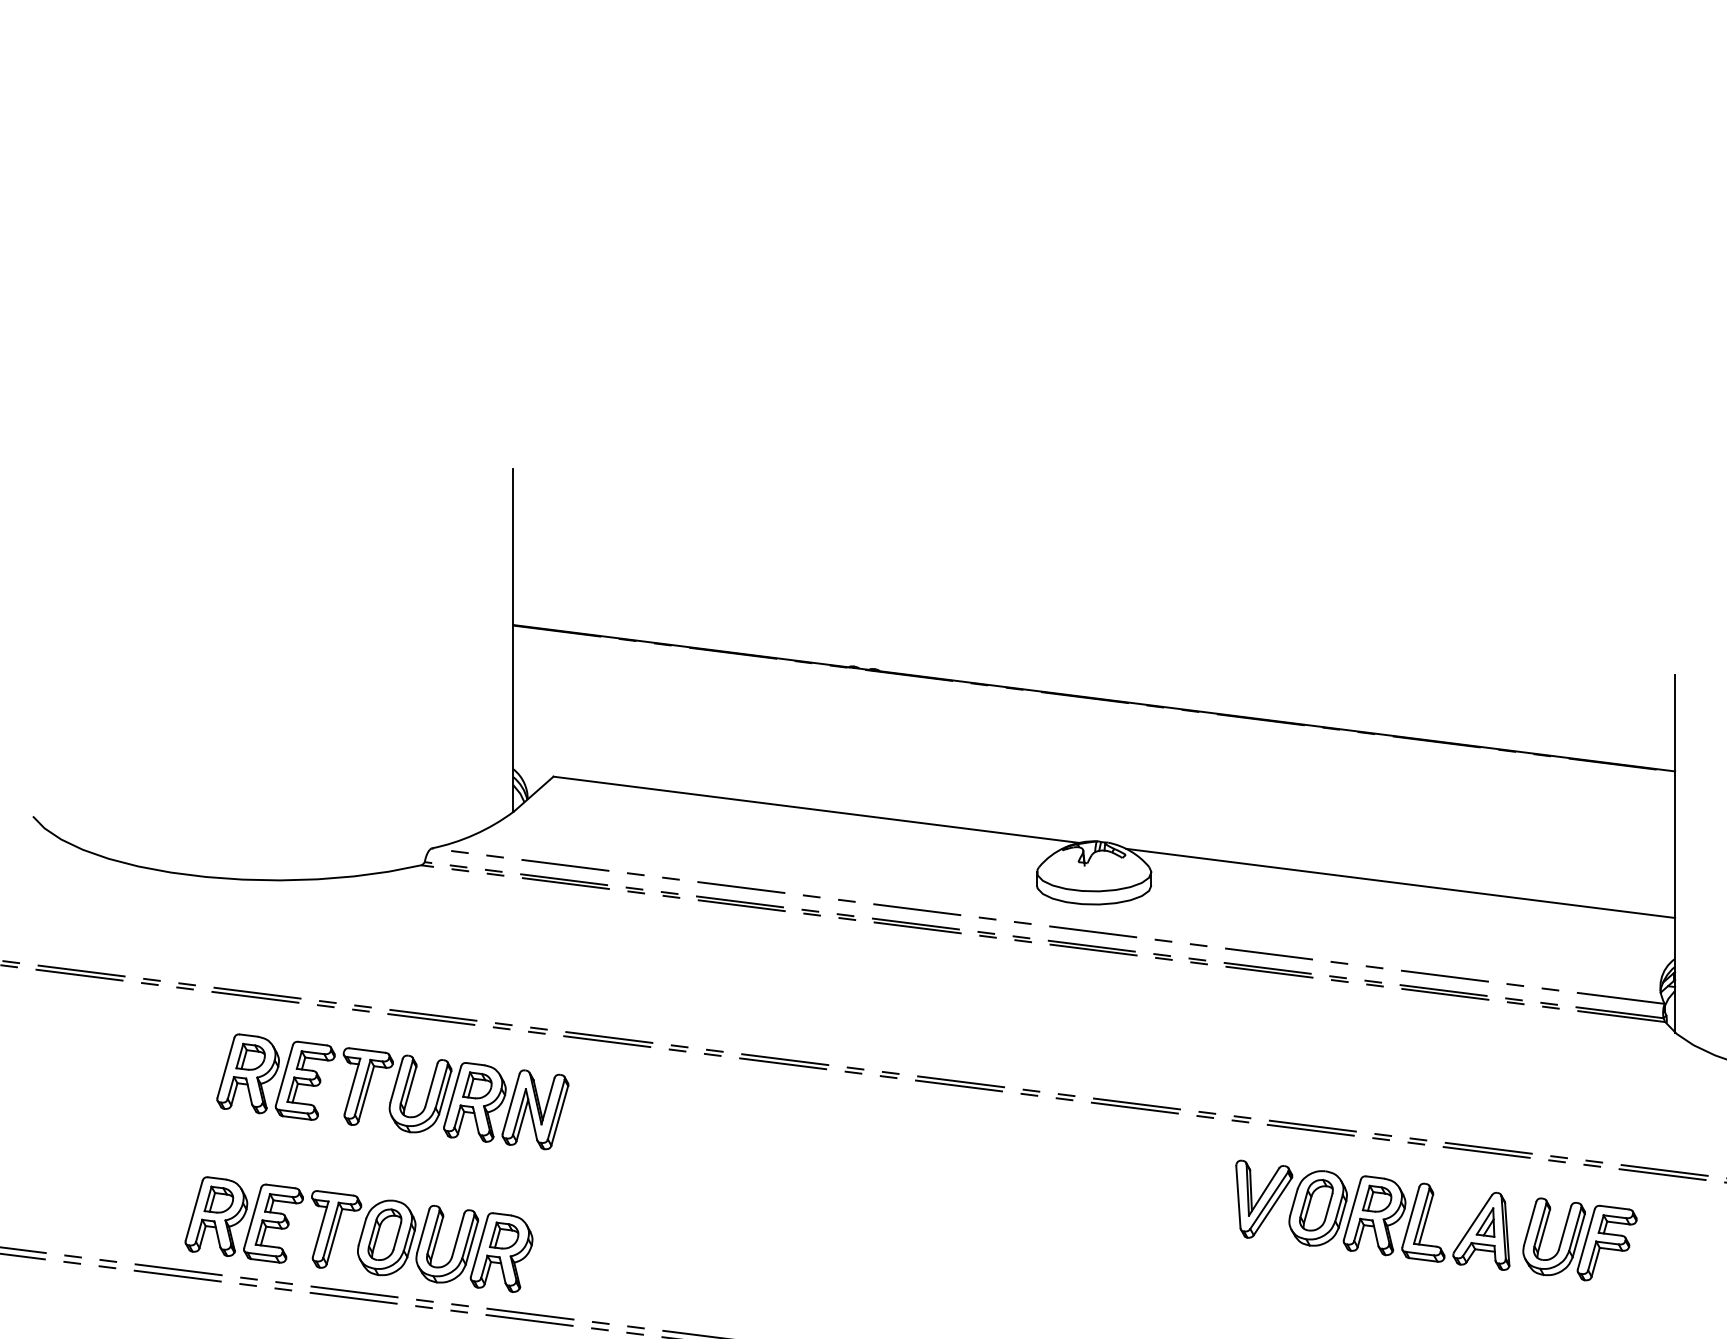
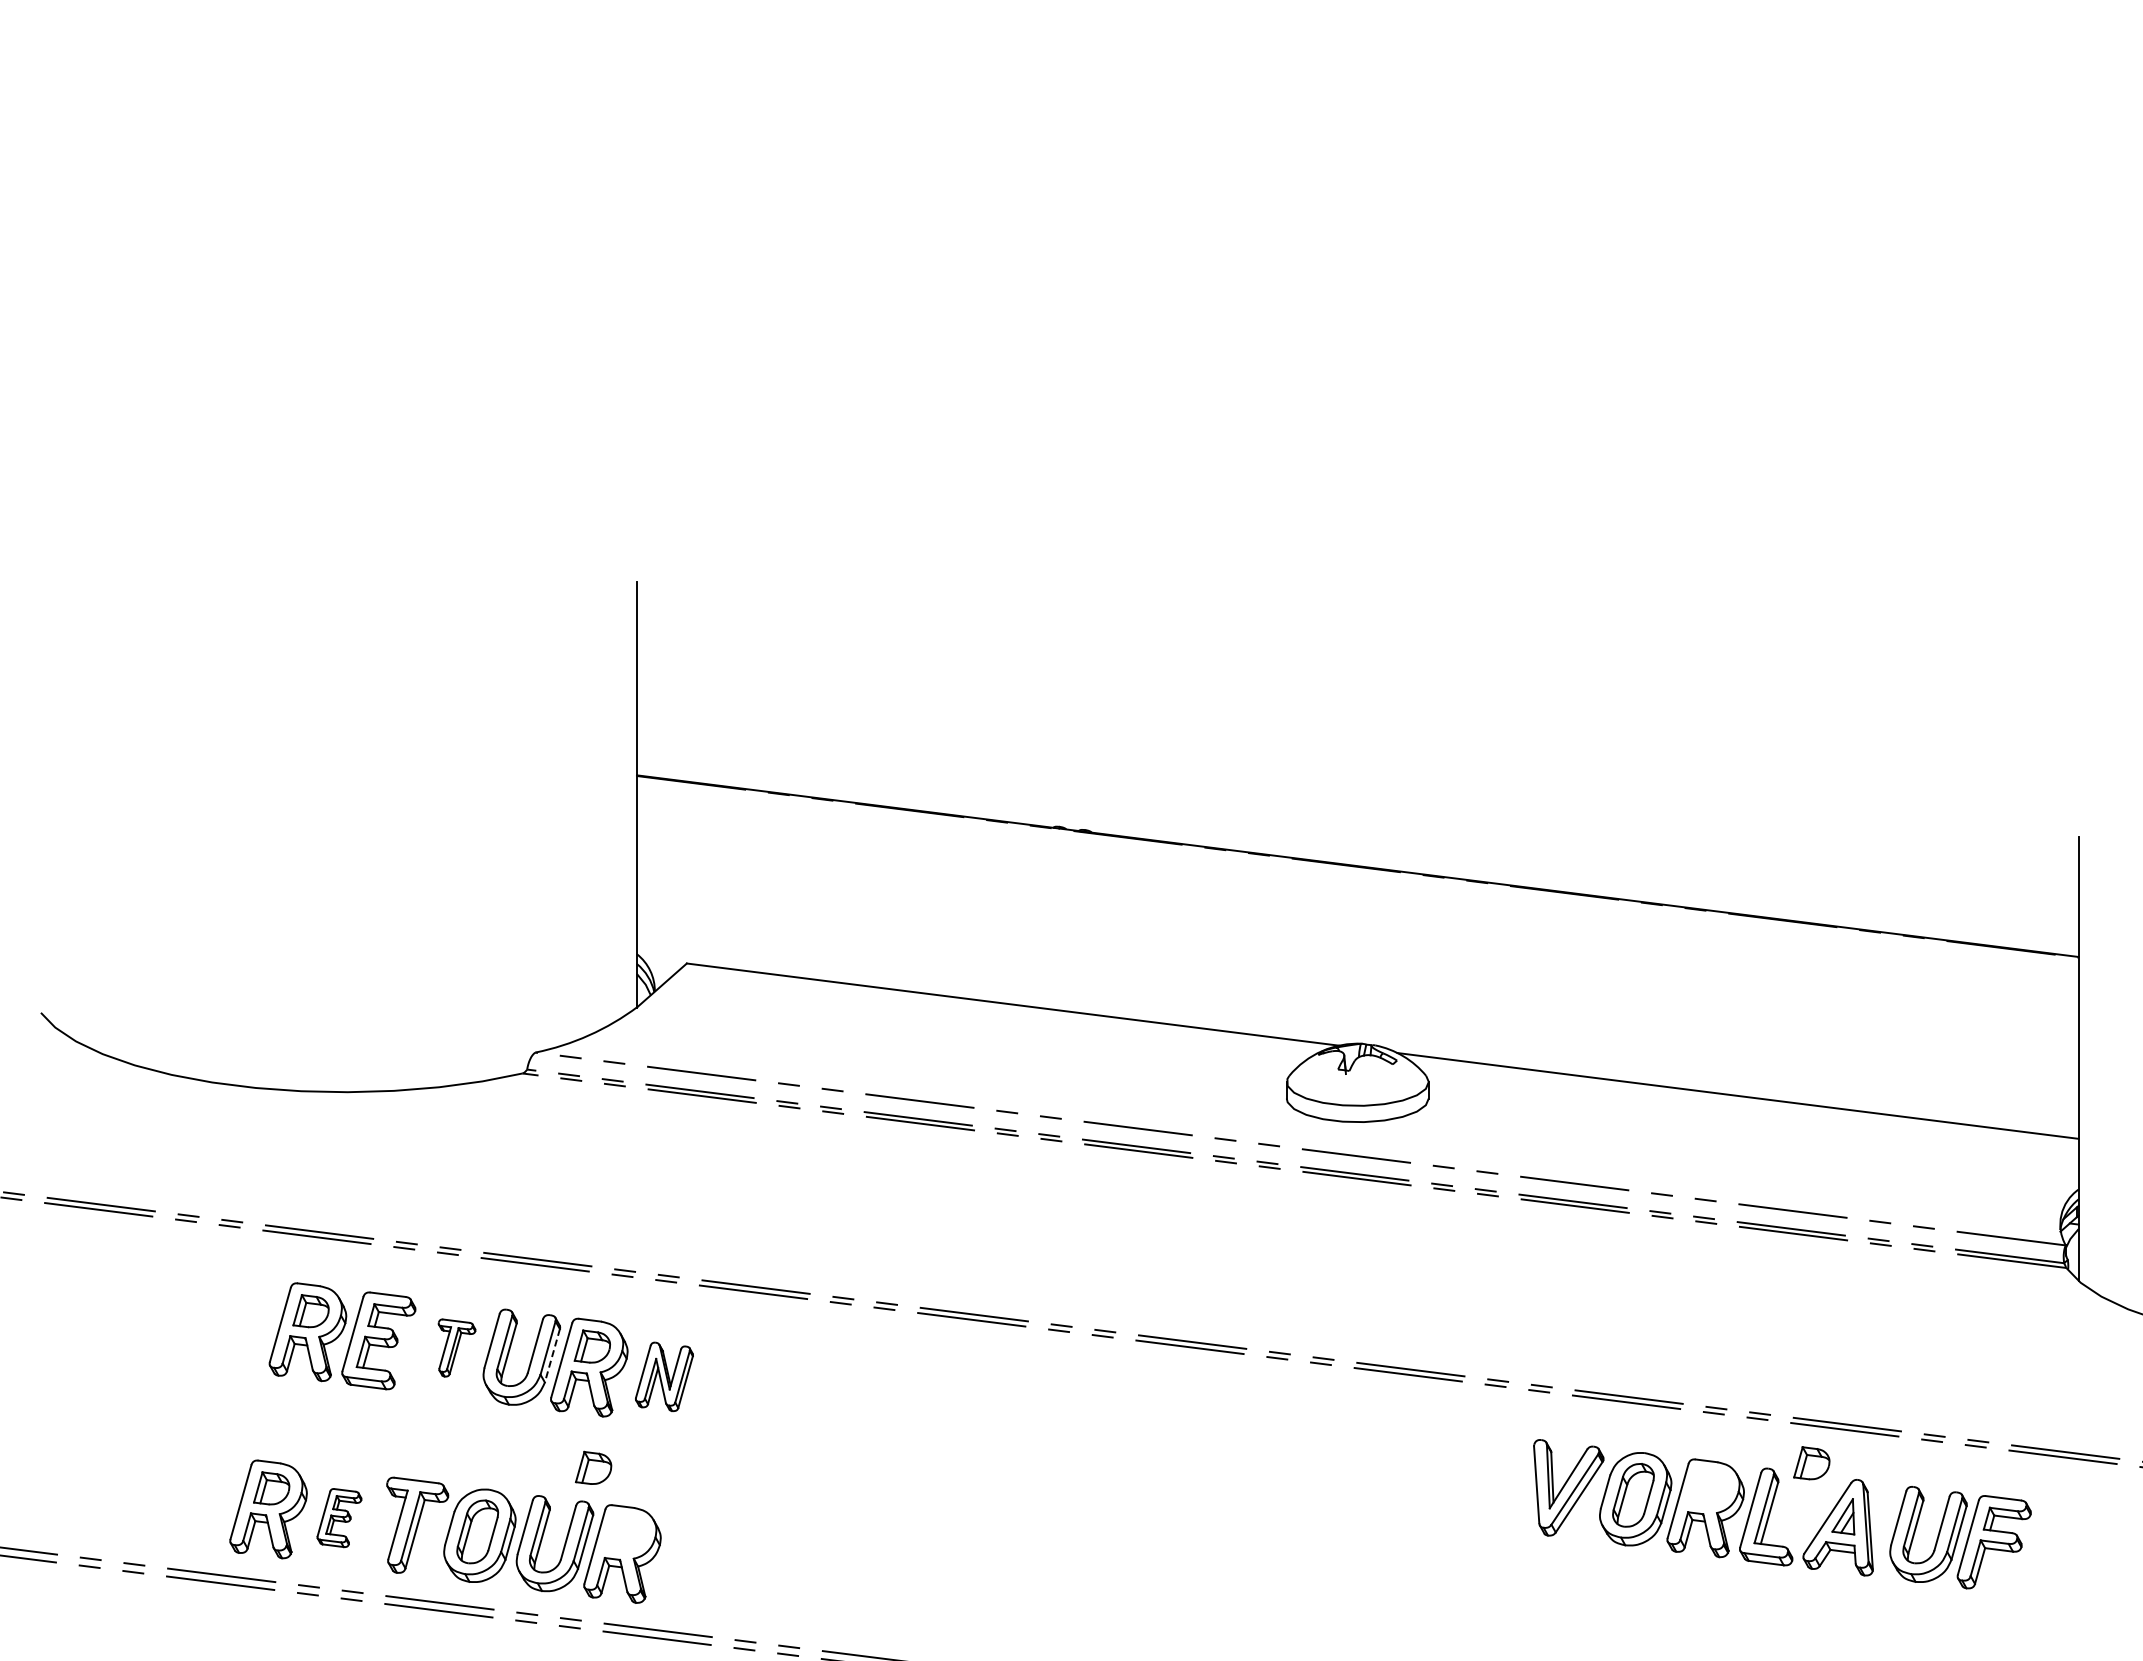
part: (367, 1086) -> (456, 1347), size x0.6
line: (445, 1092) -> (552, 1355), solid -> dashed
part: (535, 1109) -> (664, 1376), size x0.7
part: (1376, 1198) -> (1811, 1463), moved
part: (273, 1223) -> (339, 1517), size x0.6
part: (504, 1235) -> (593, 1467), moved

